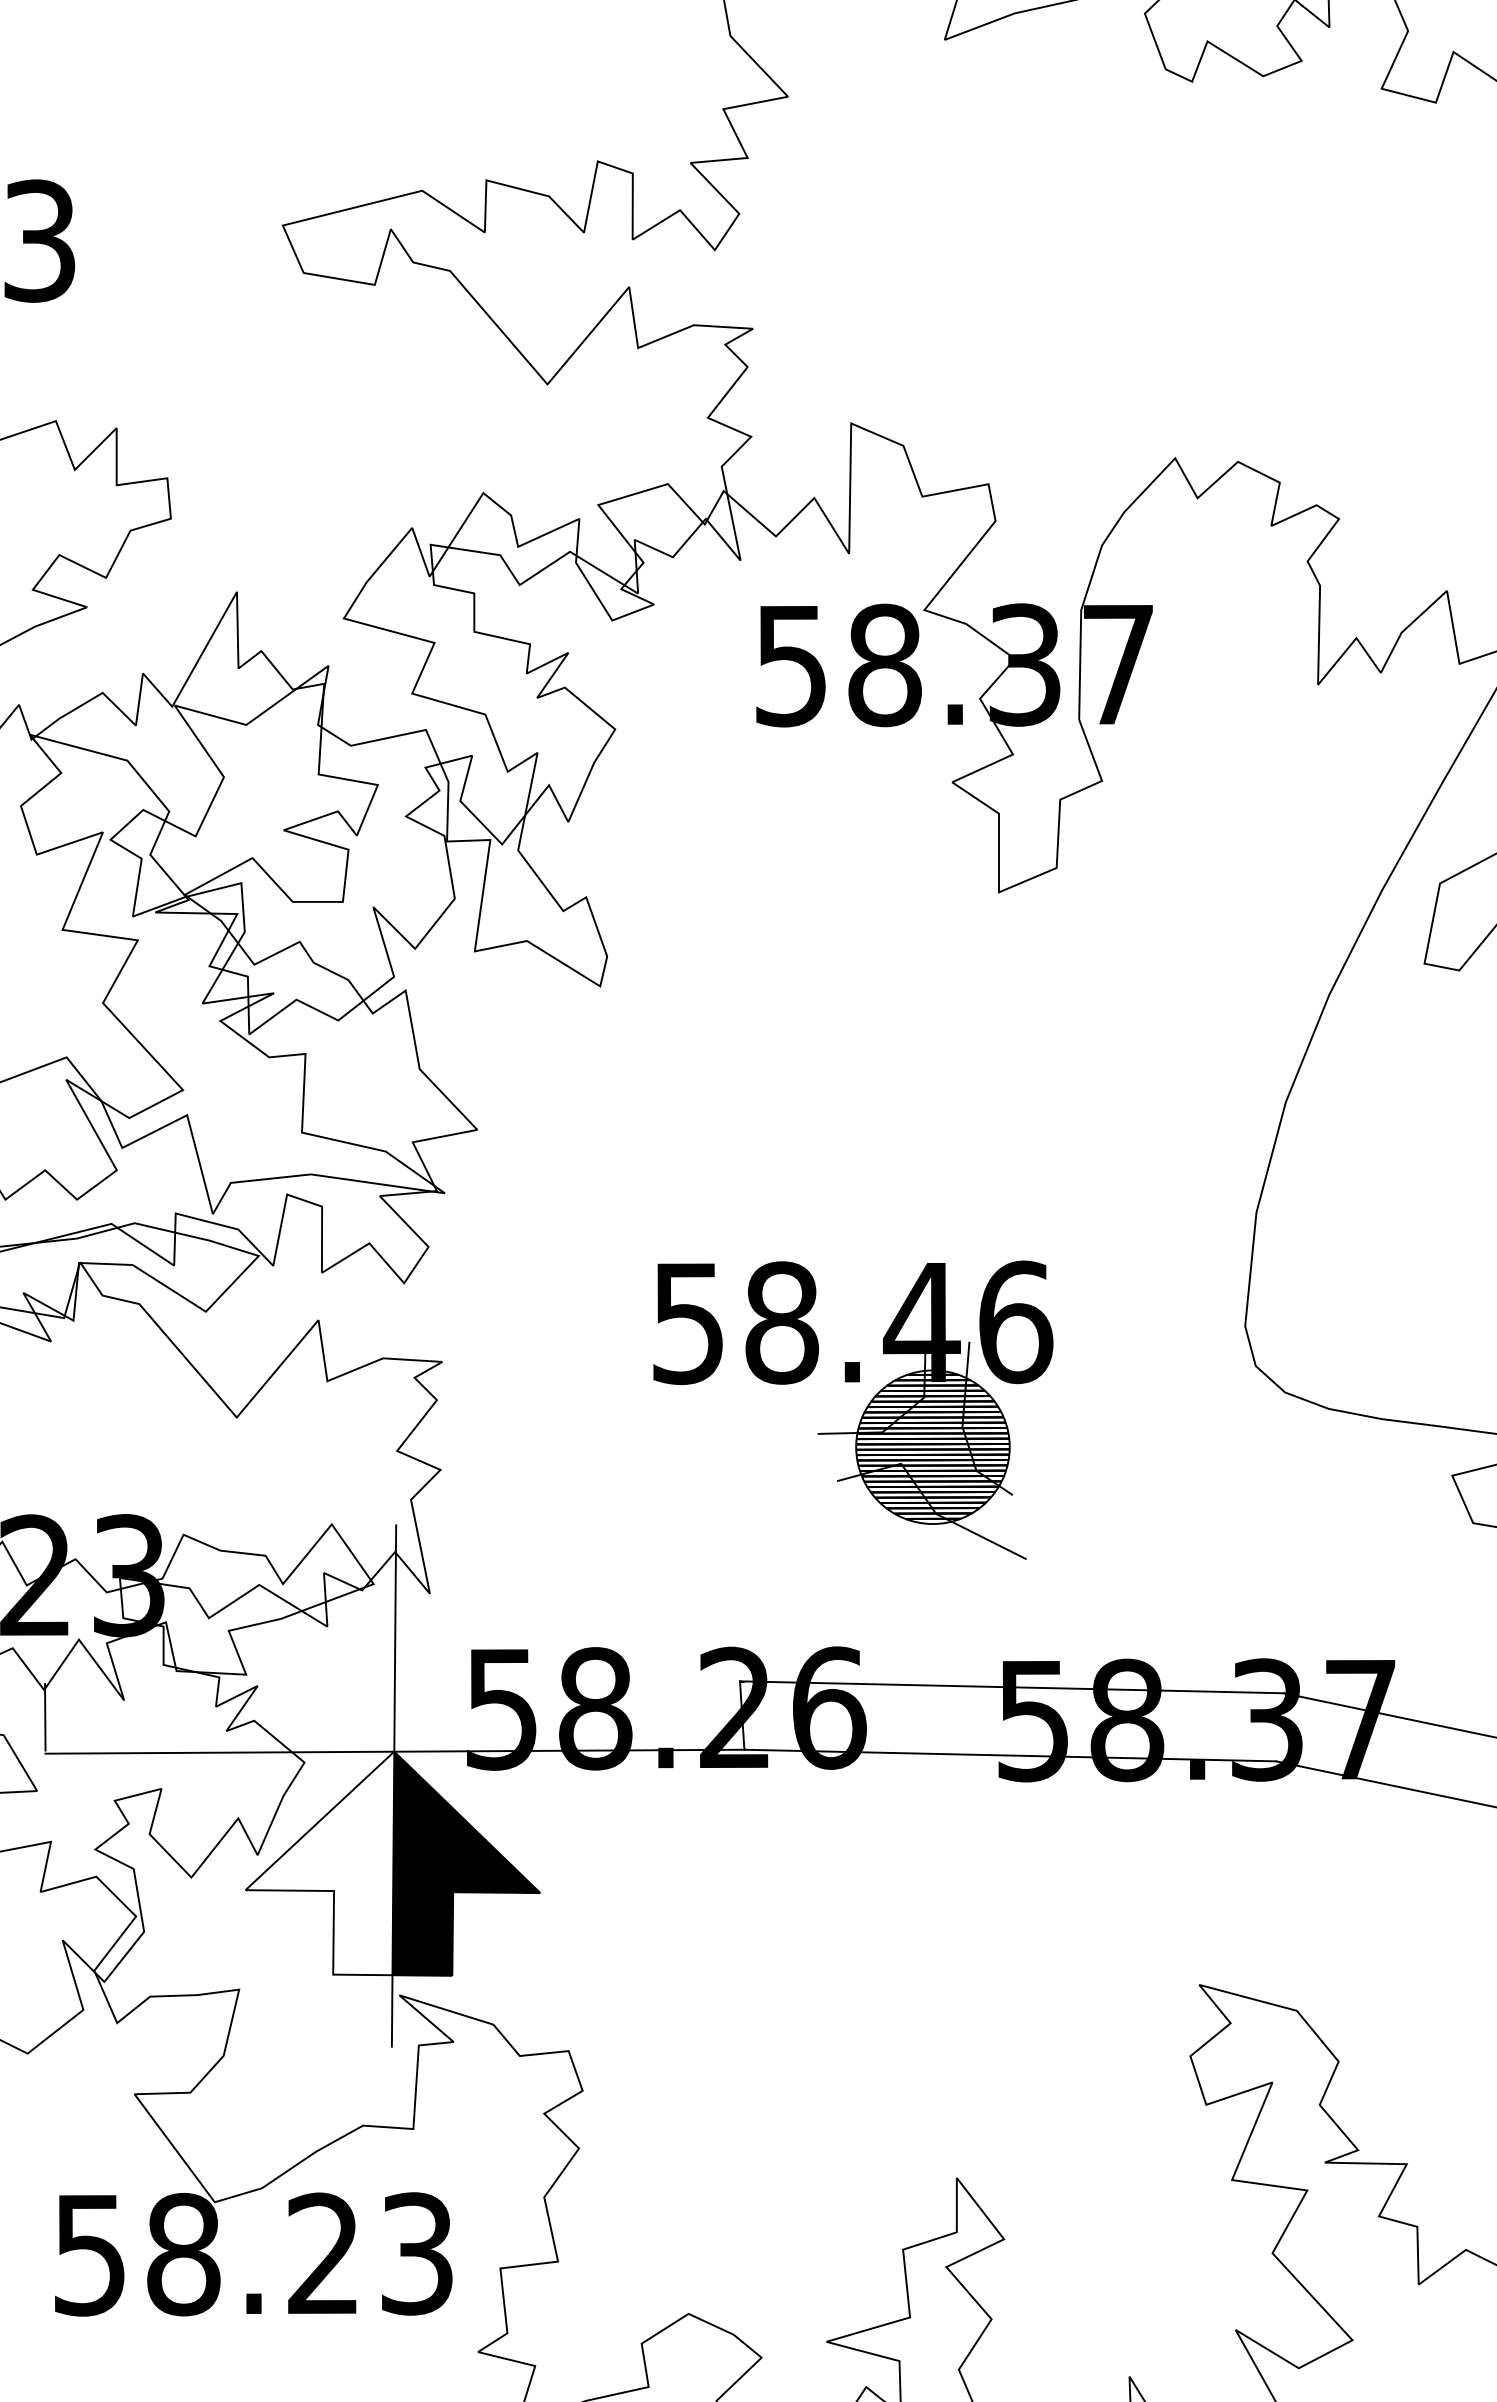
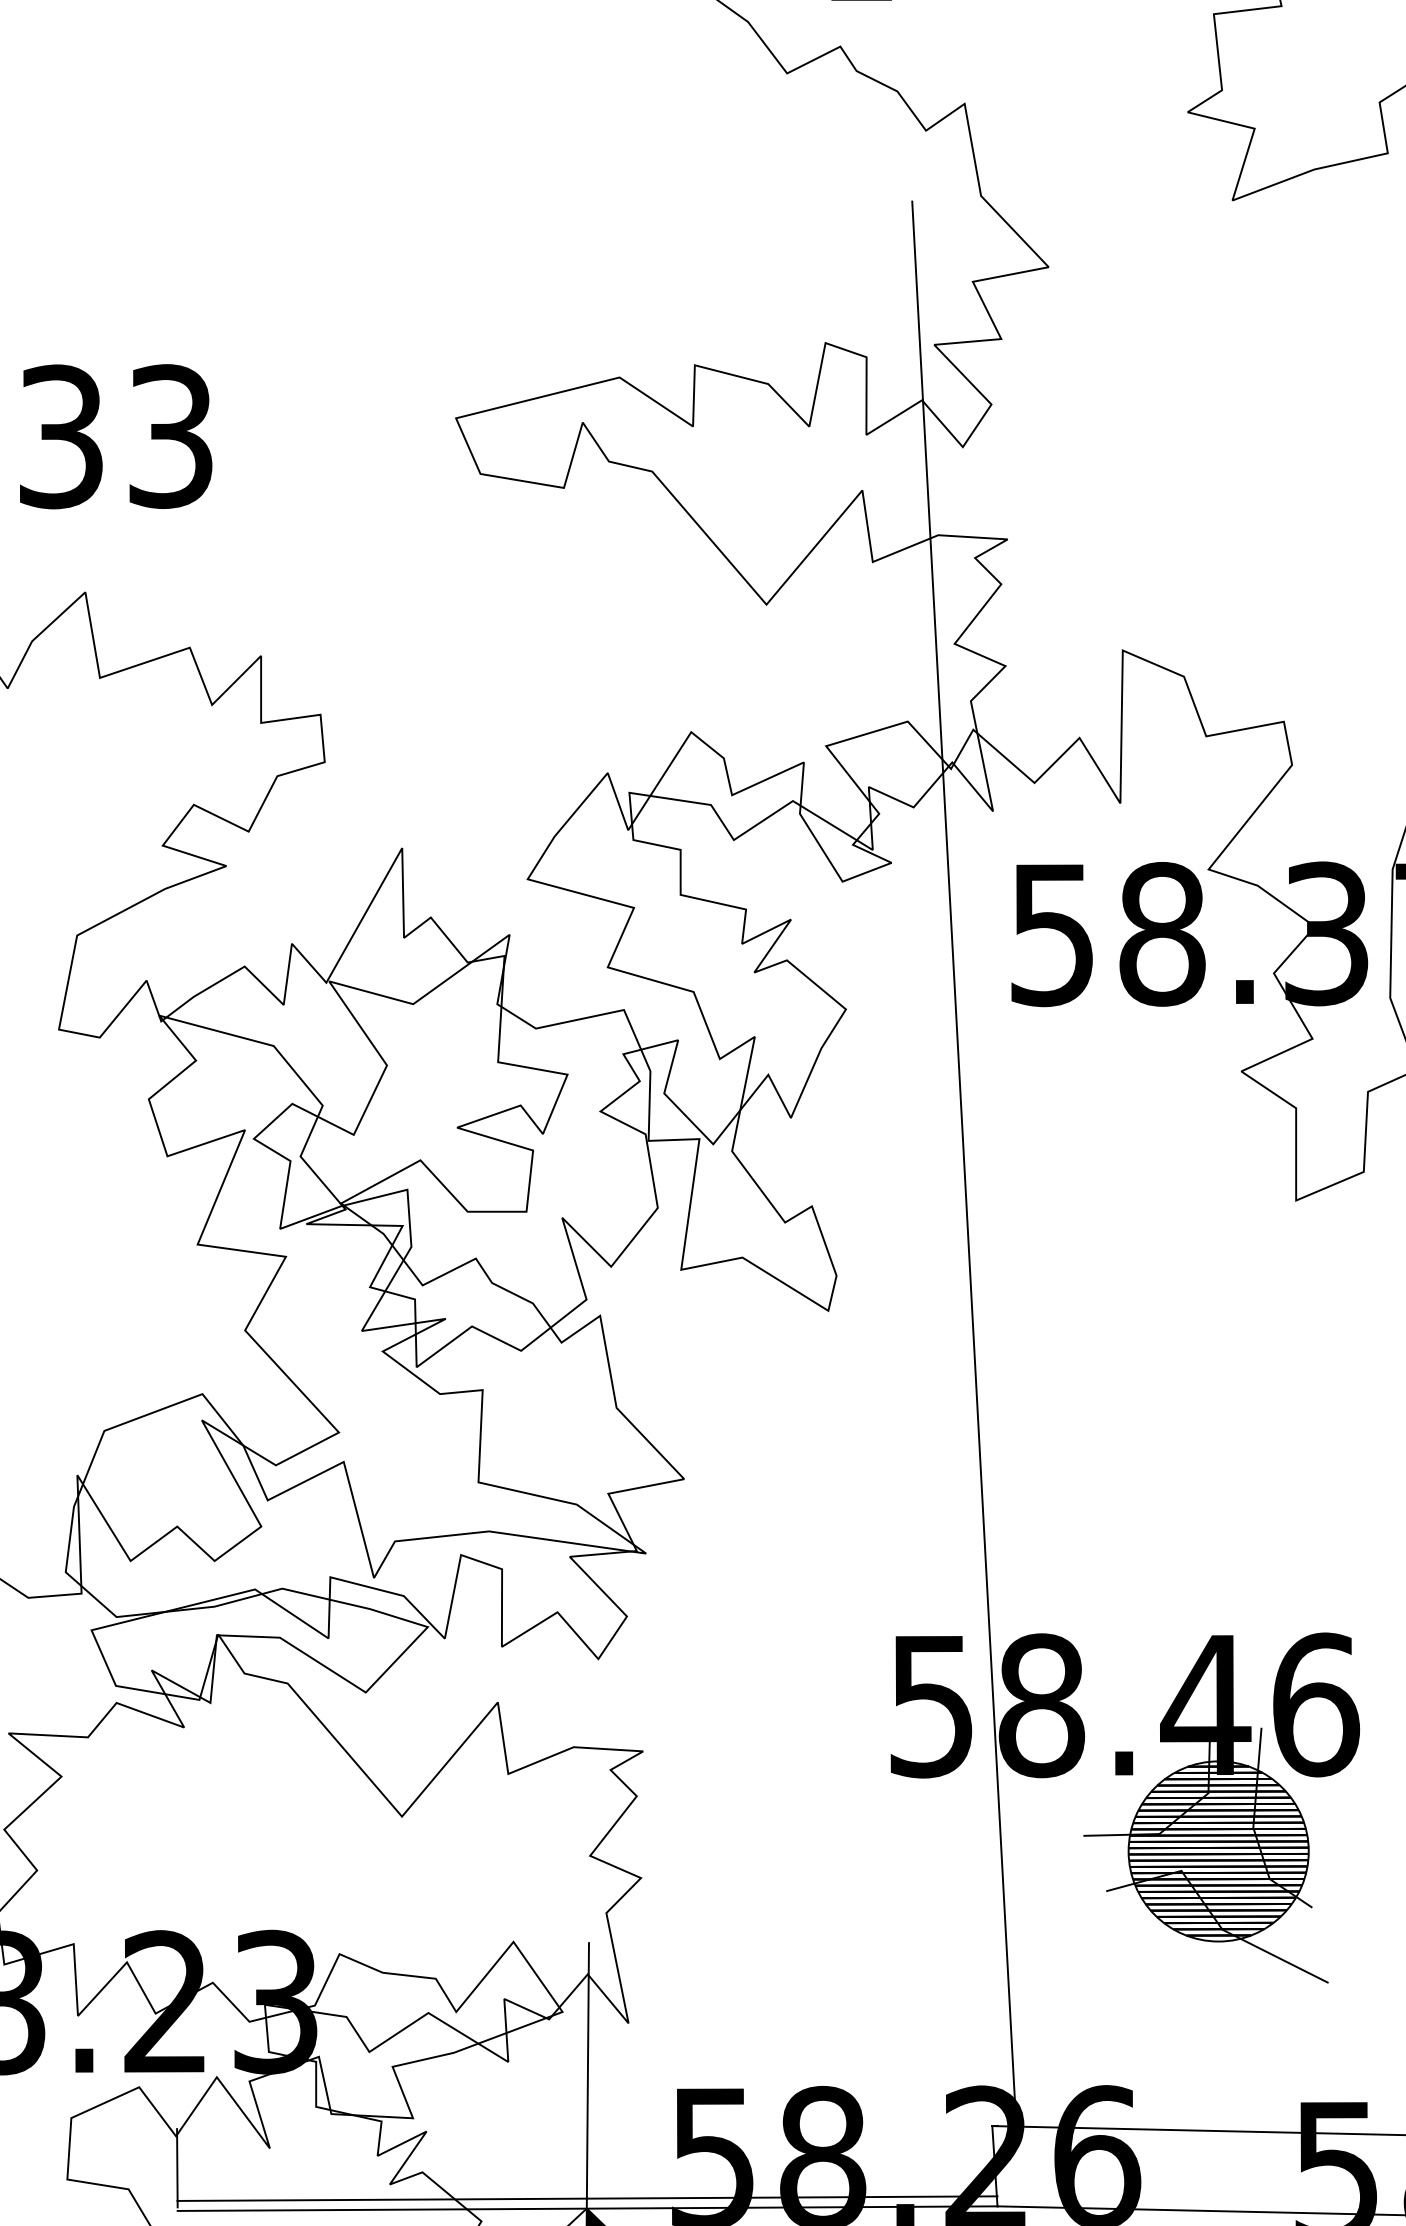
line: (715, 860) -> (963, 1163), added
line: (394, 1743) -> (587, 2199), added

